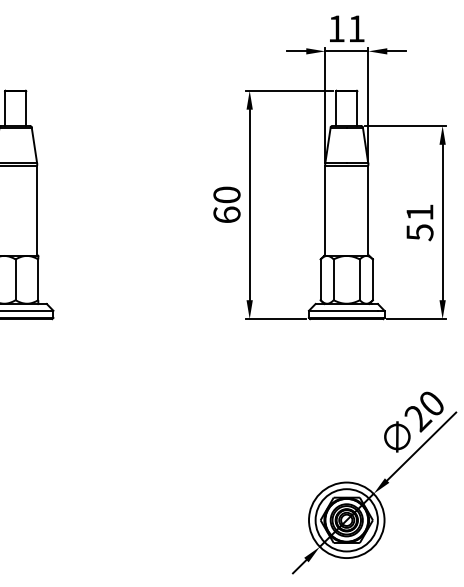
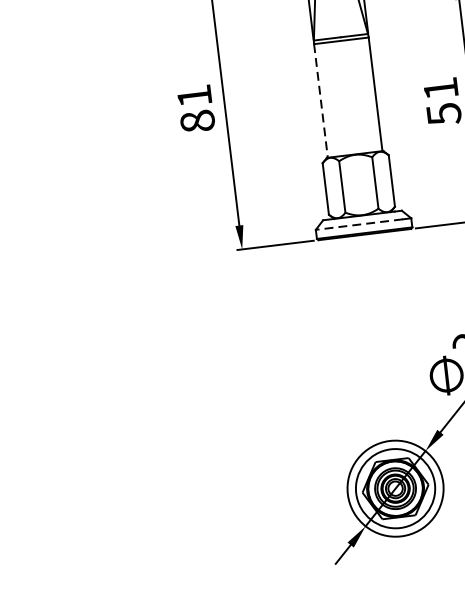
text: (226, 204) -> (195, 108), 60 -> 81
line: (325, 210) -> (321, 100), solid -> dashed
line: (342, 310) -> (358, 224), solid -> dashed

